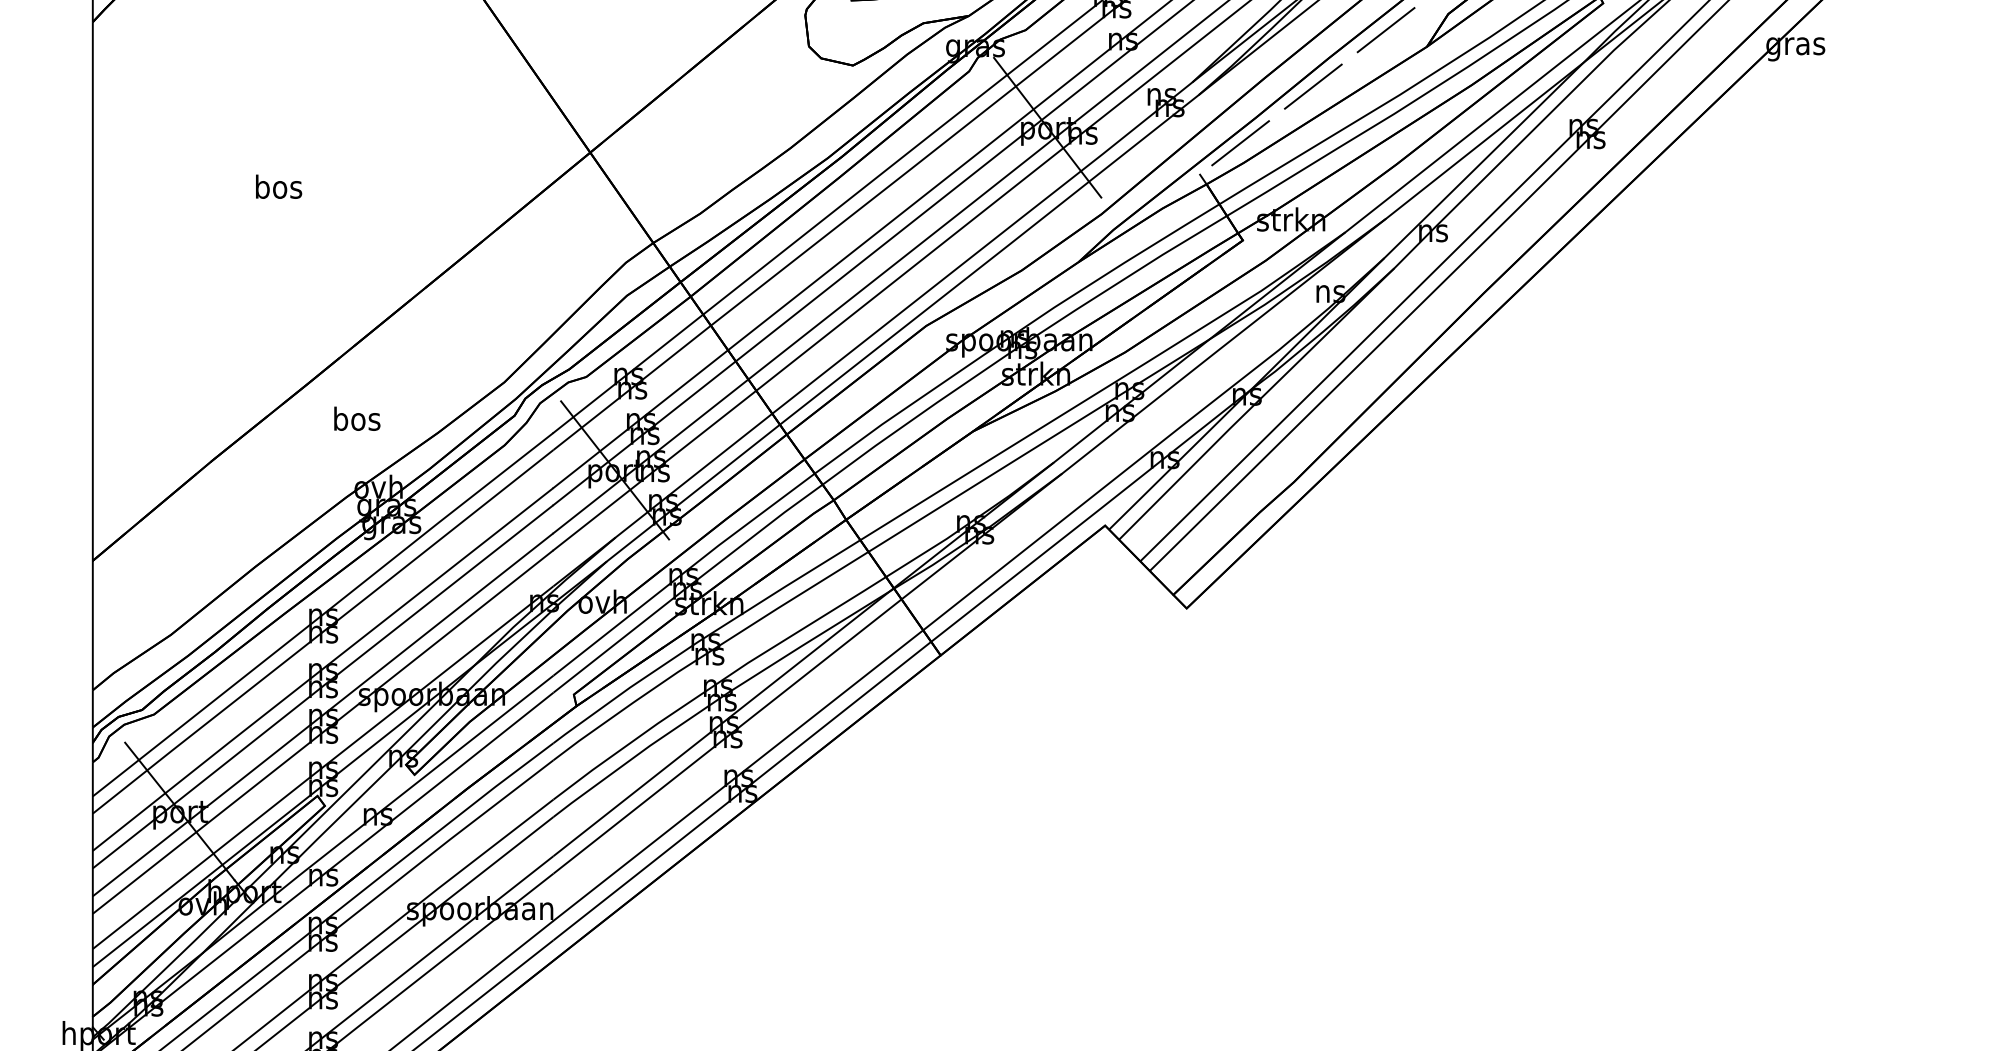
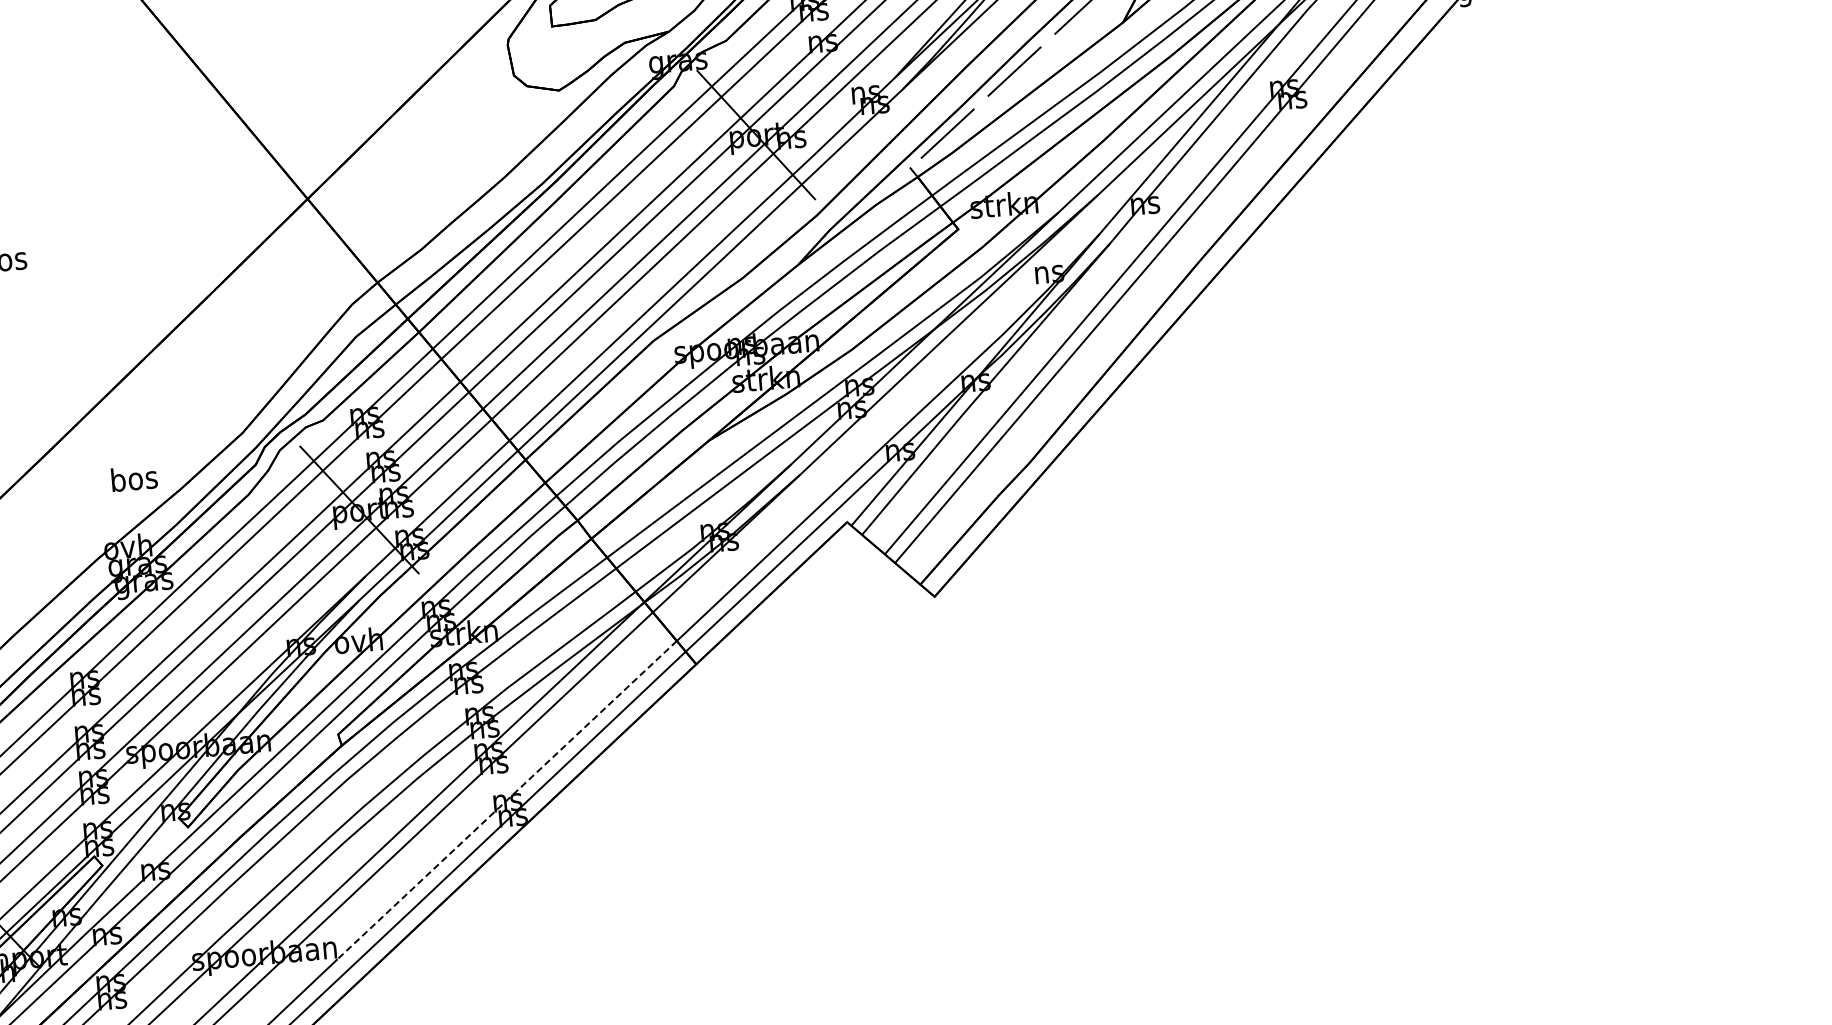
text: (357, 418) -> (134, 478), moved
line: (737, 775) -> (506, 800), solid -> dashed

